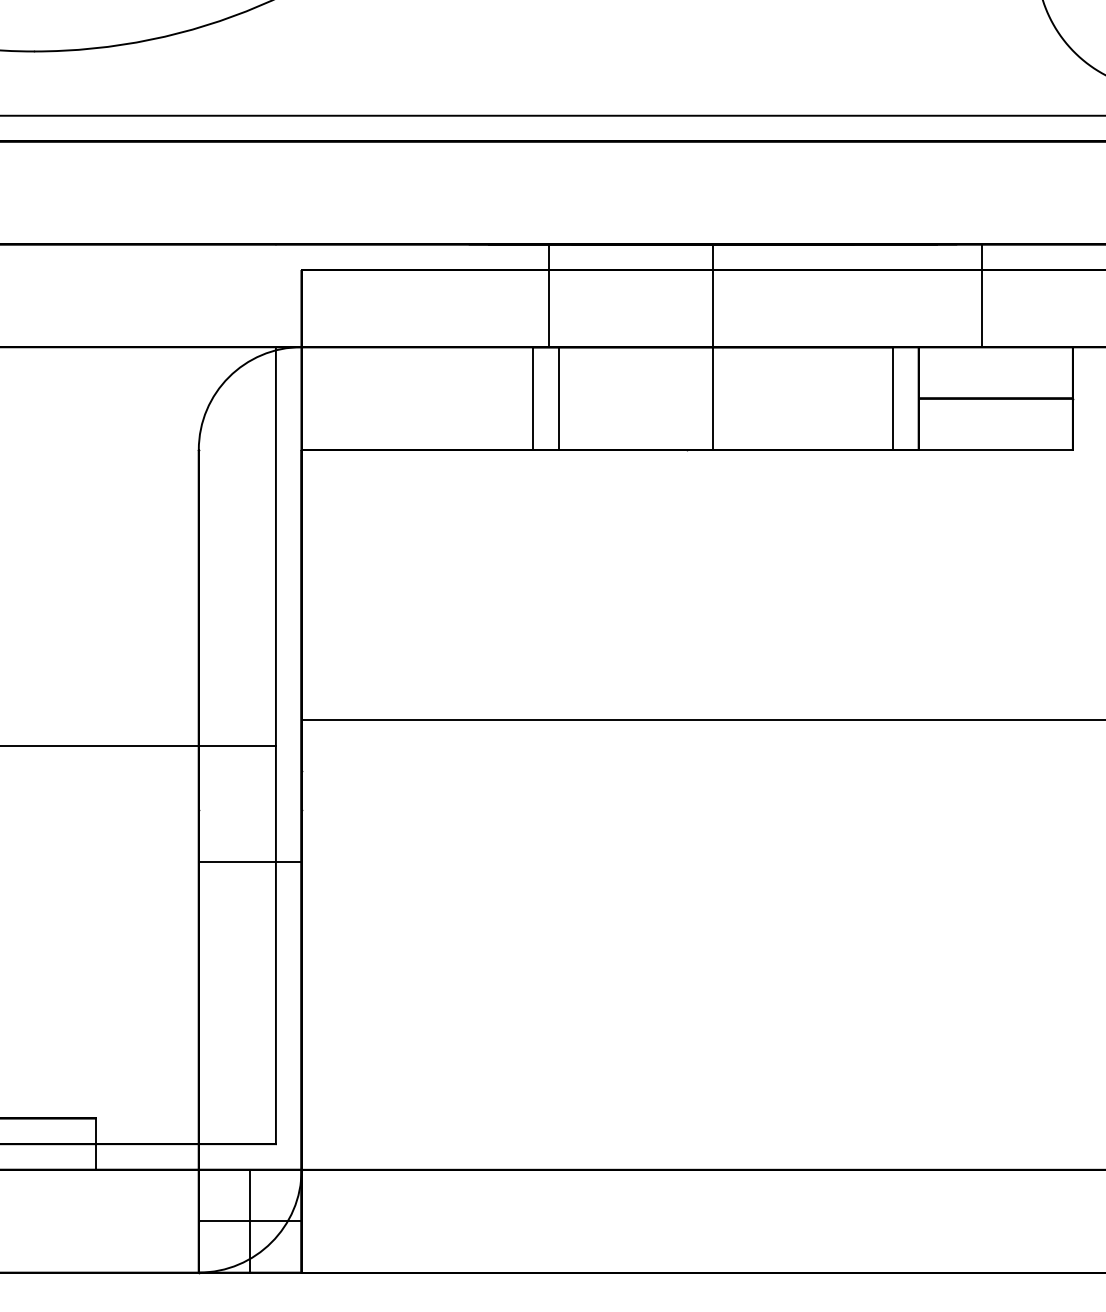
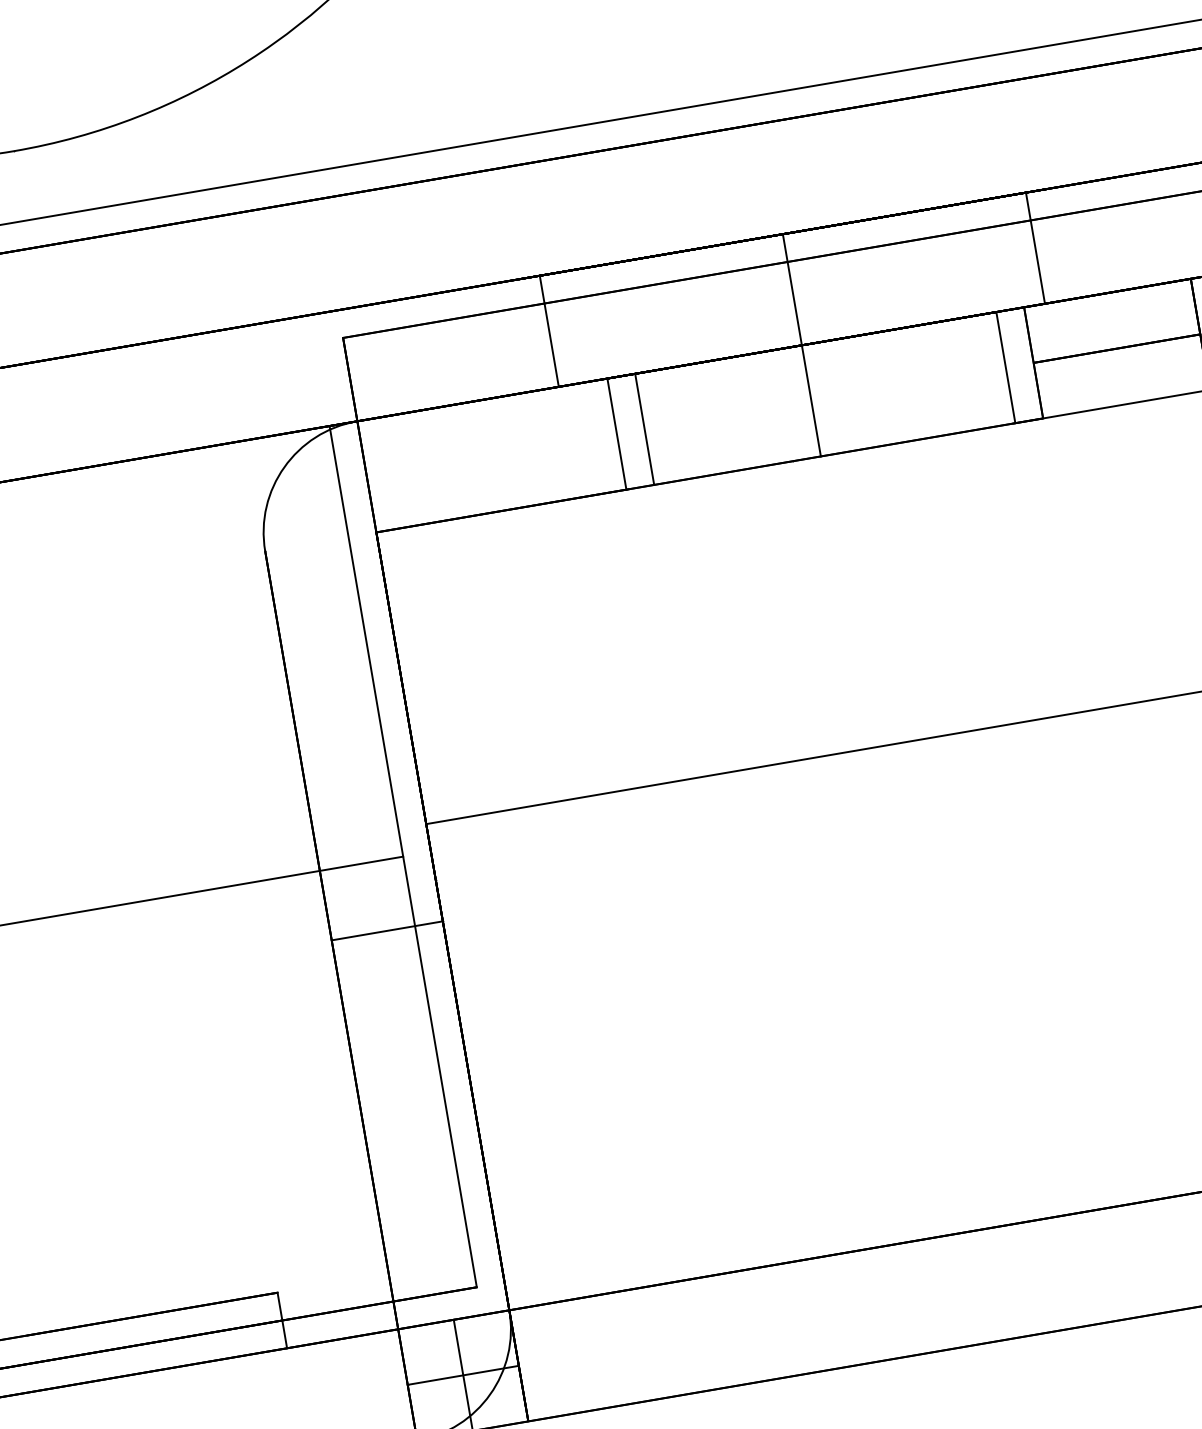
line: (549, 295) -> (549, 330), moved
line: (981, 295) -> (1034, 248), moved
line: (249, 861) -> (386, 930), moved

